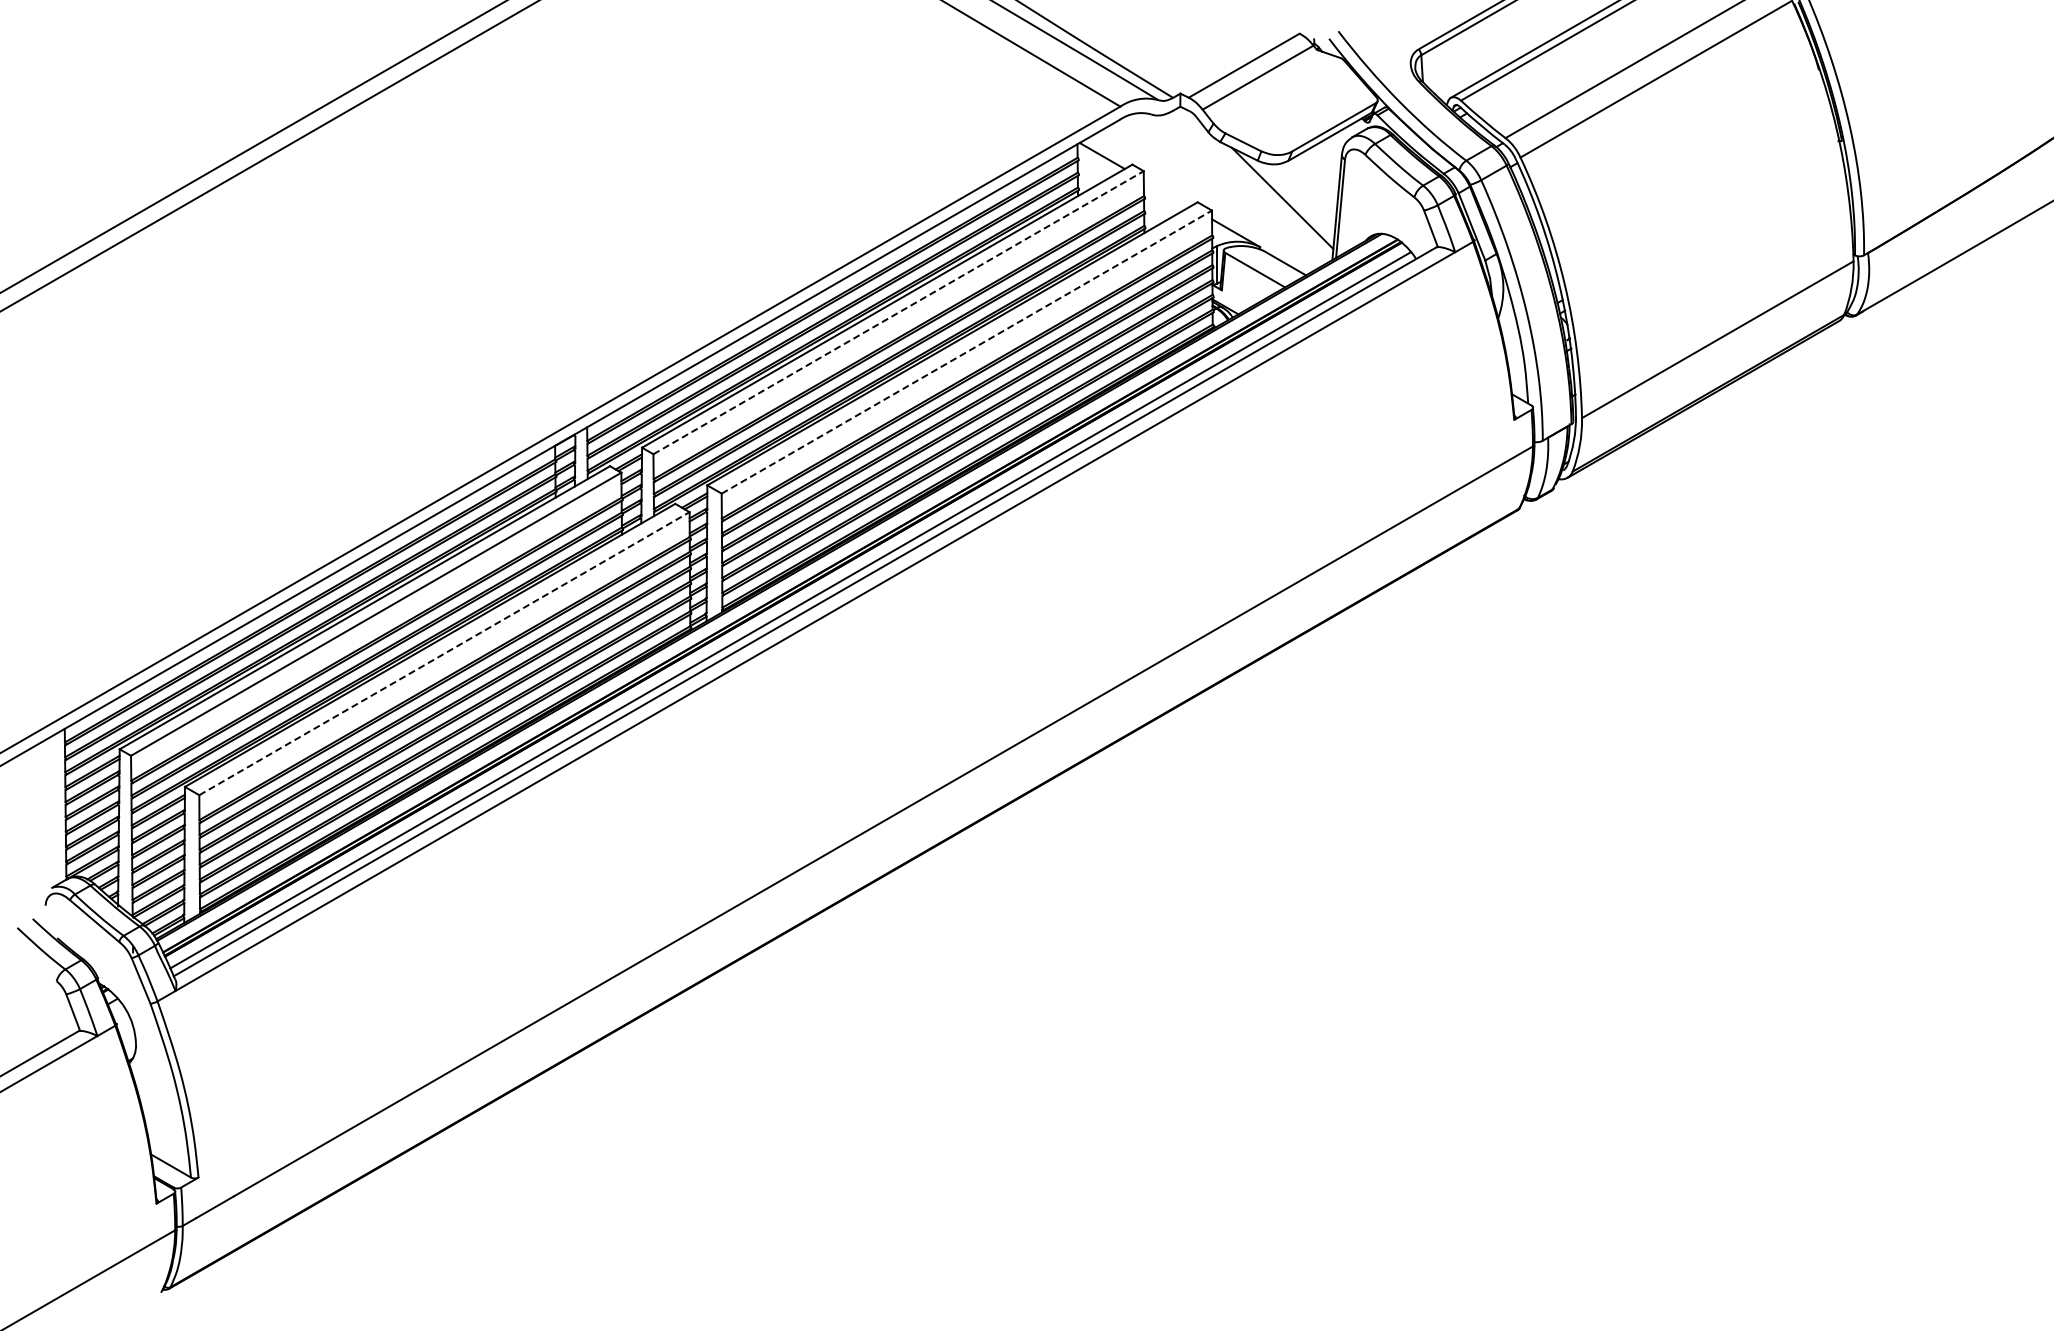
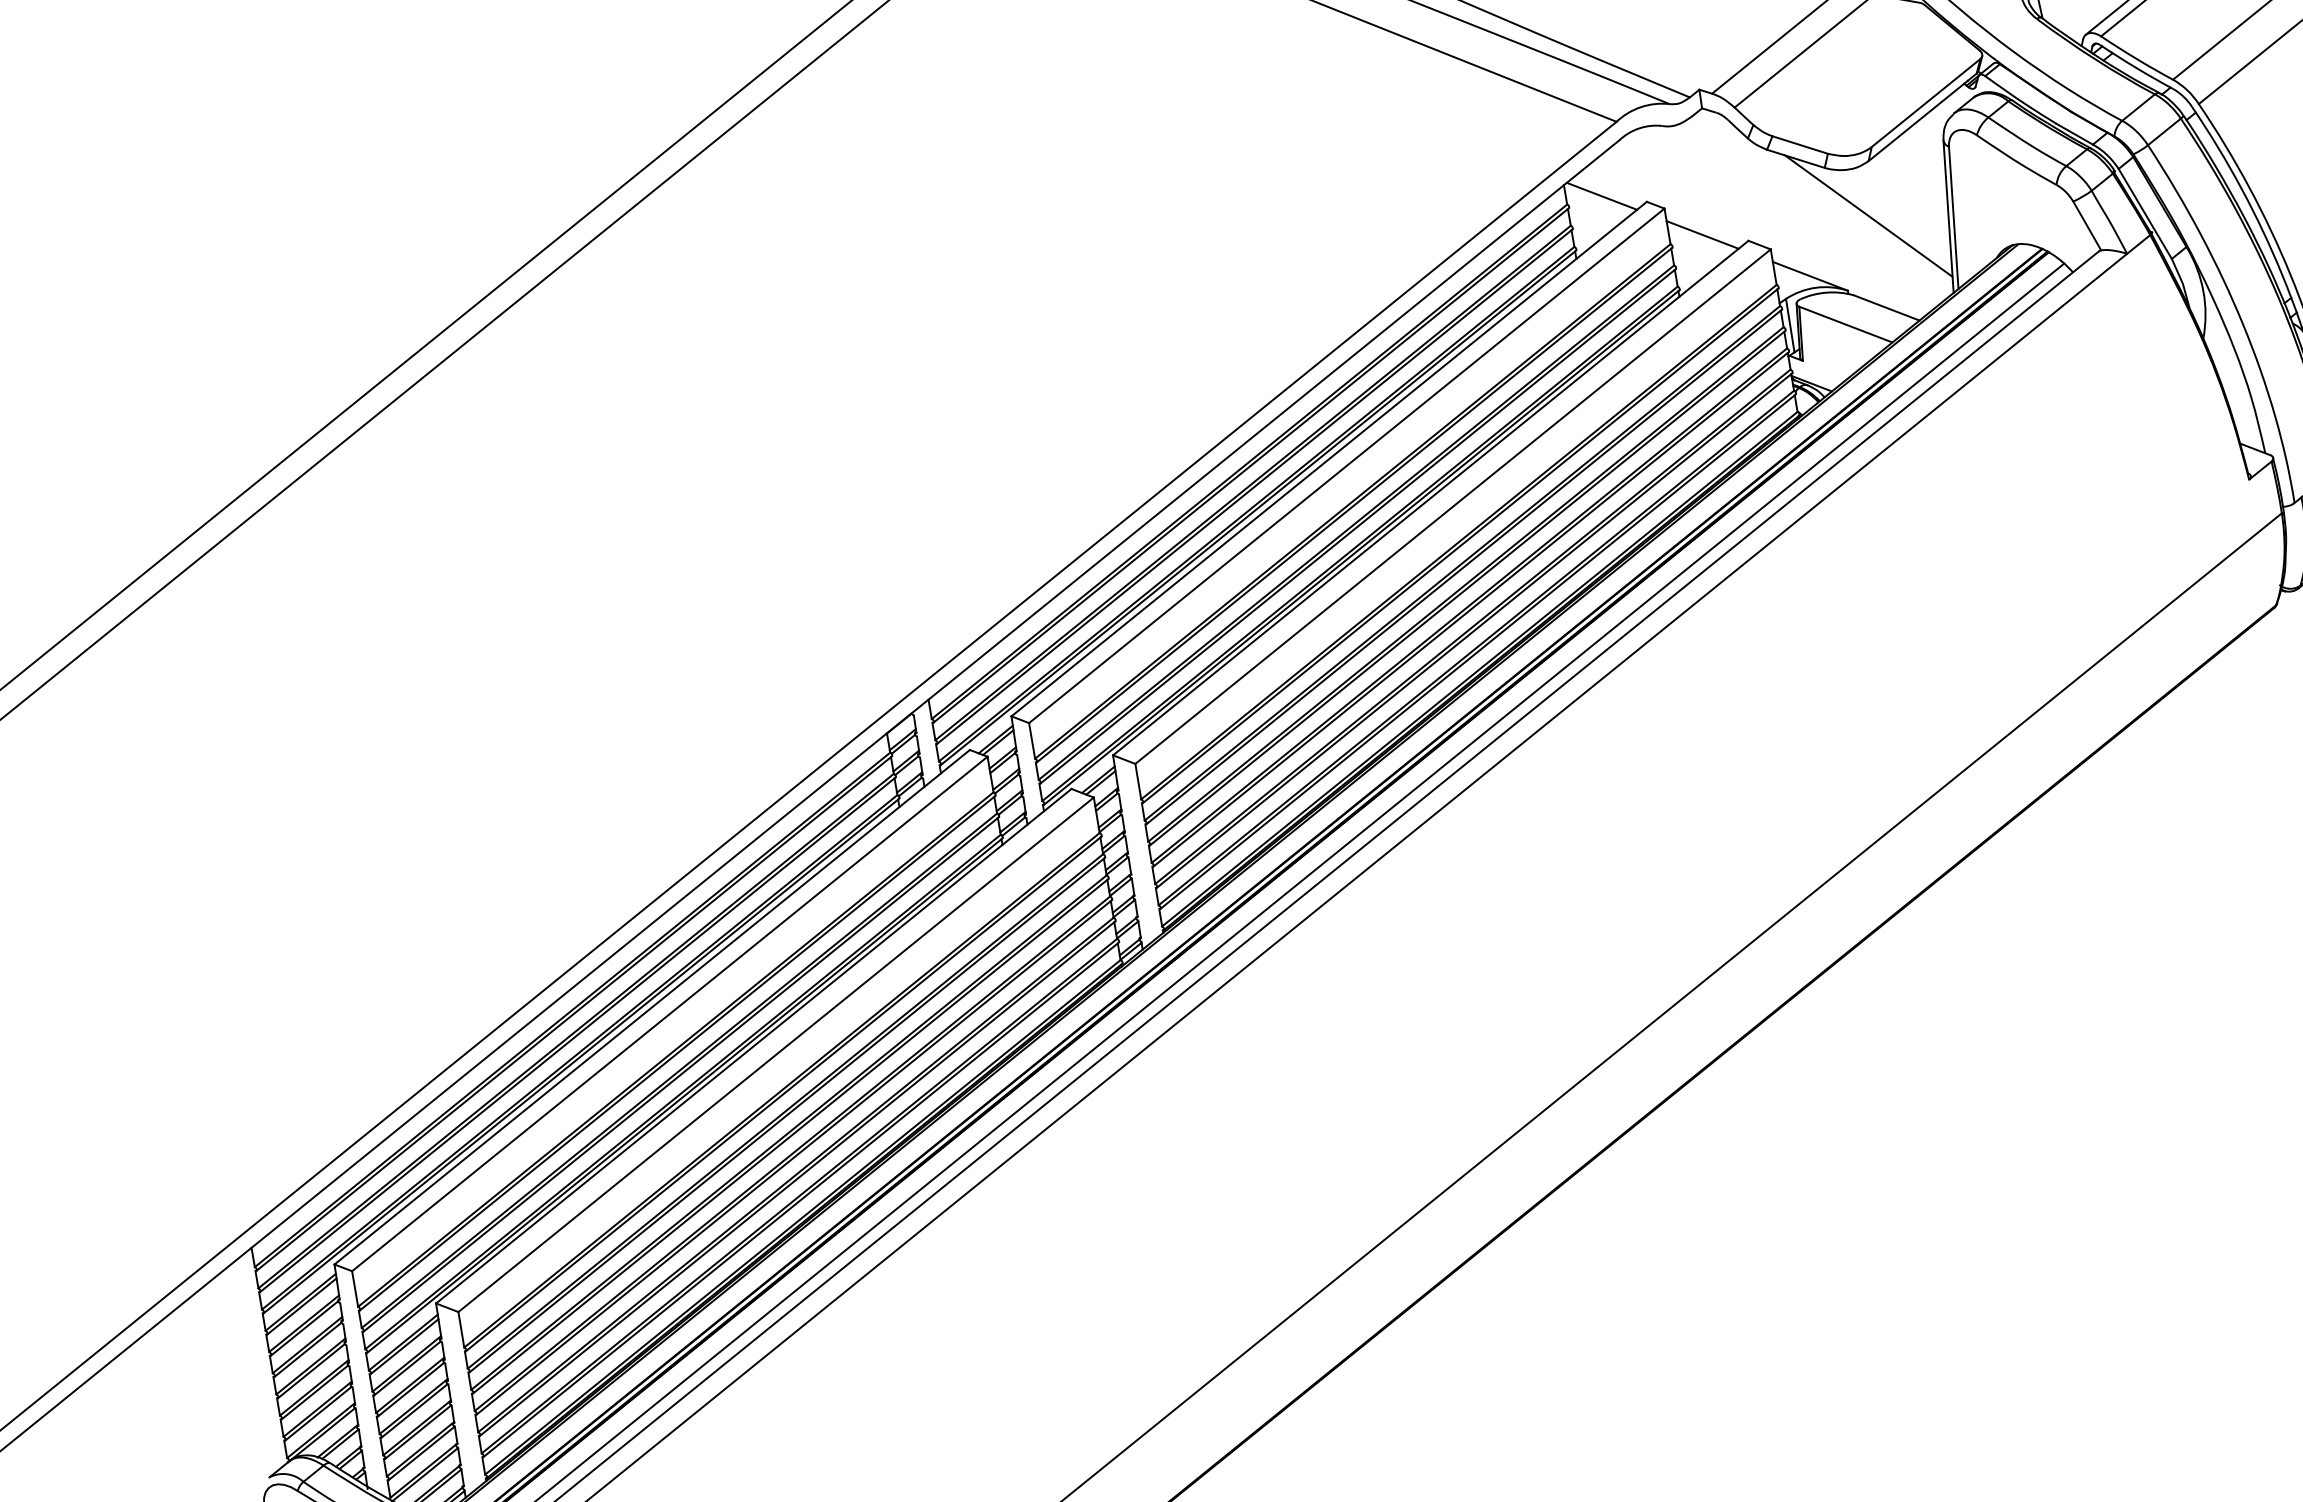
line: (1166, 192) -> (1701, 233), added
line: (899, 312) -> (1348, 465), dashed -> solid
line: (967, 351) -> (1453, 505), dashed -> solid
line: (444, 653) -> (776, 1054), dashed -> solid

